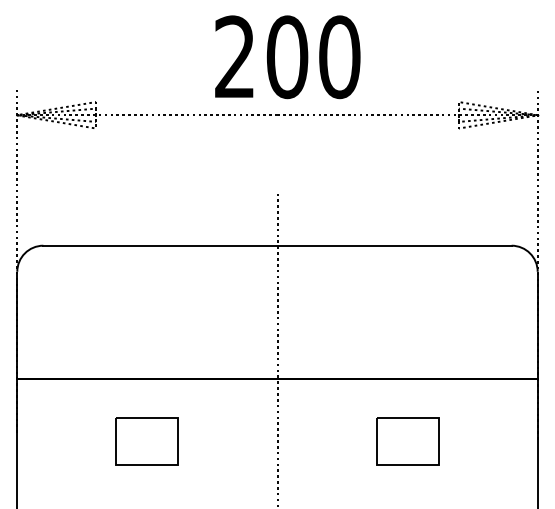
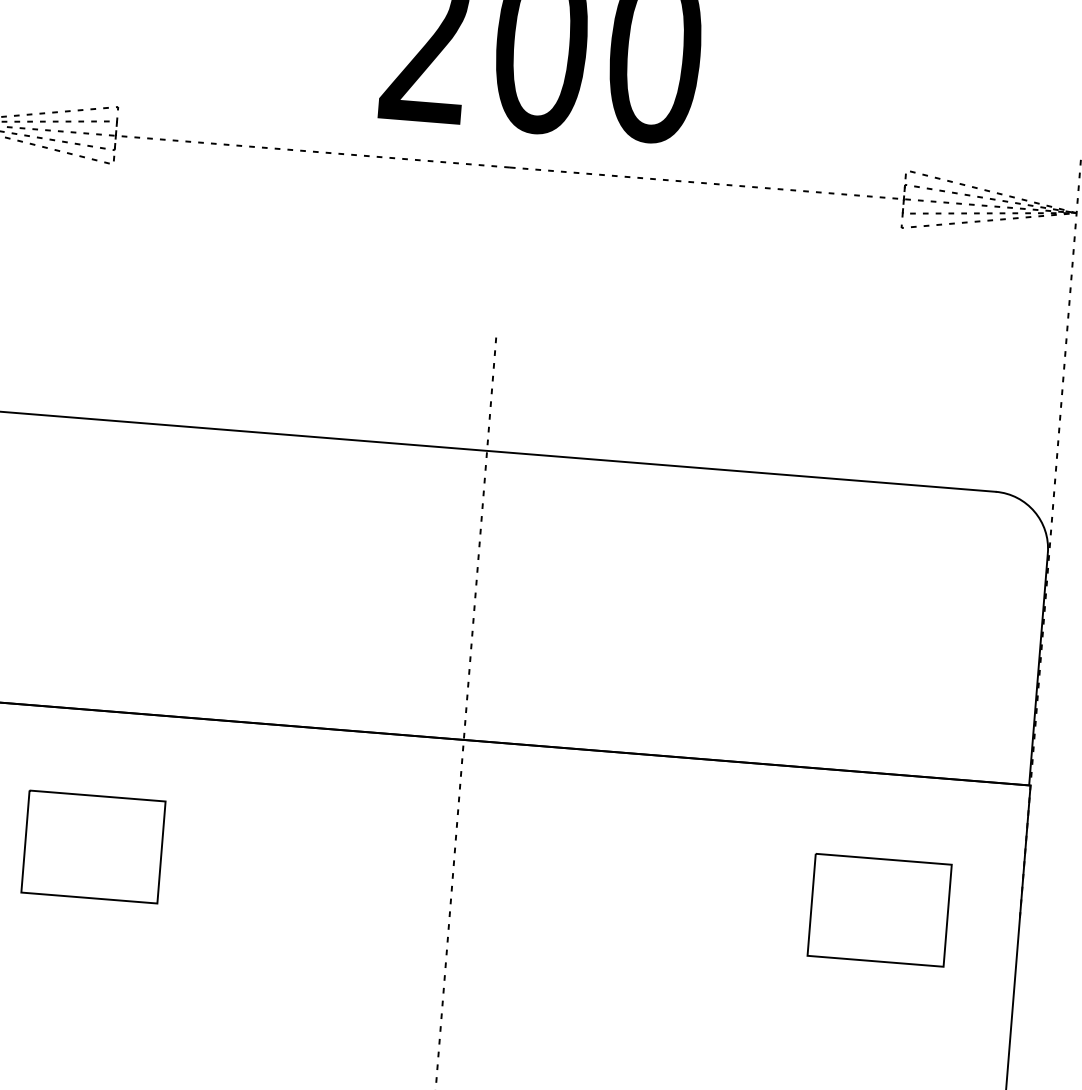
part: (146, 441) -> (92, 847), moved
part: (407, 441) -> (878, 910), moved

